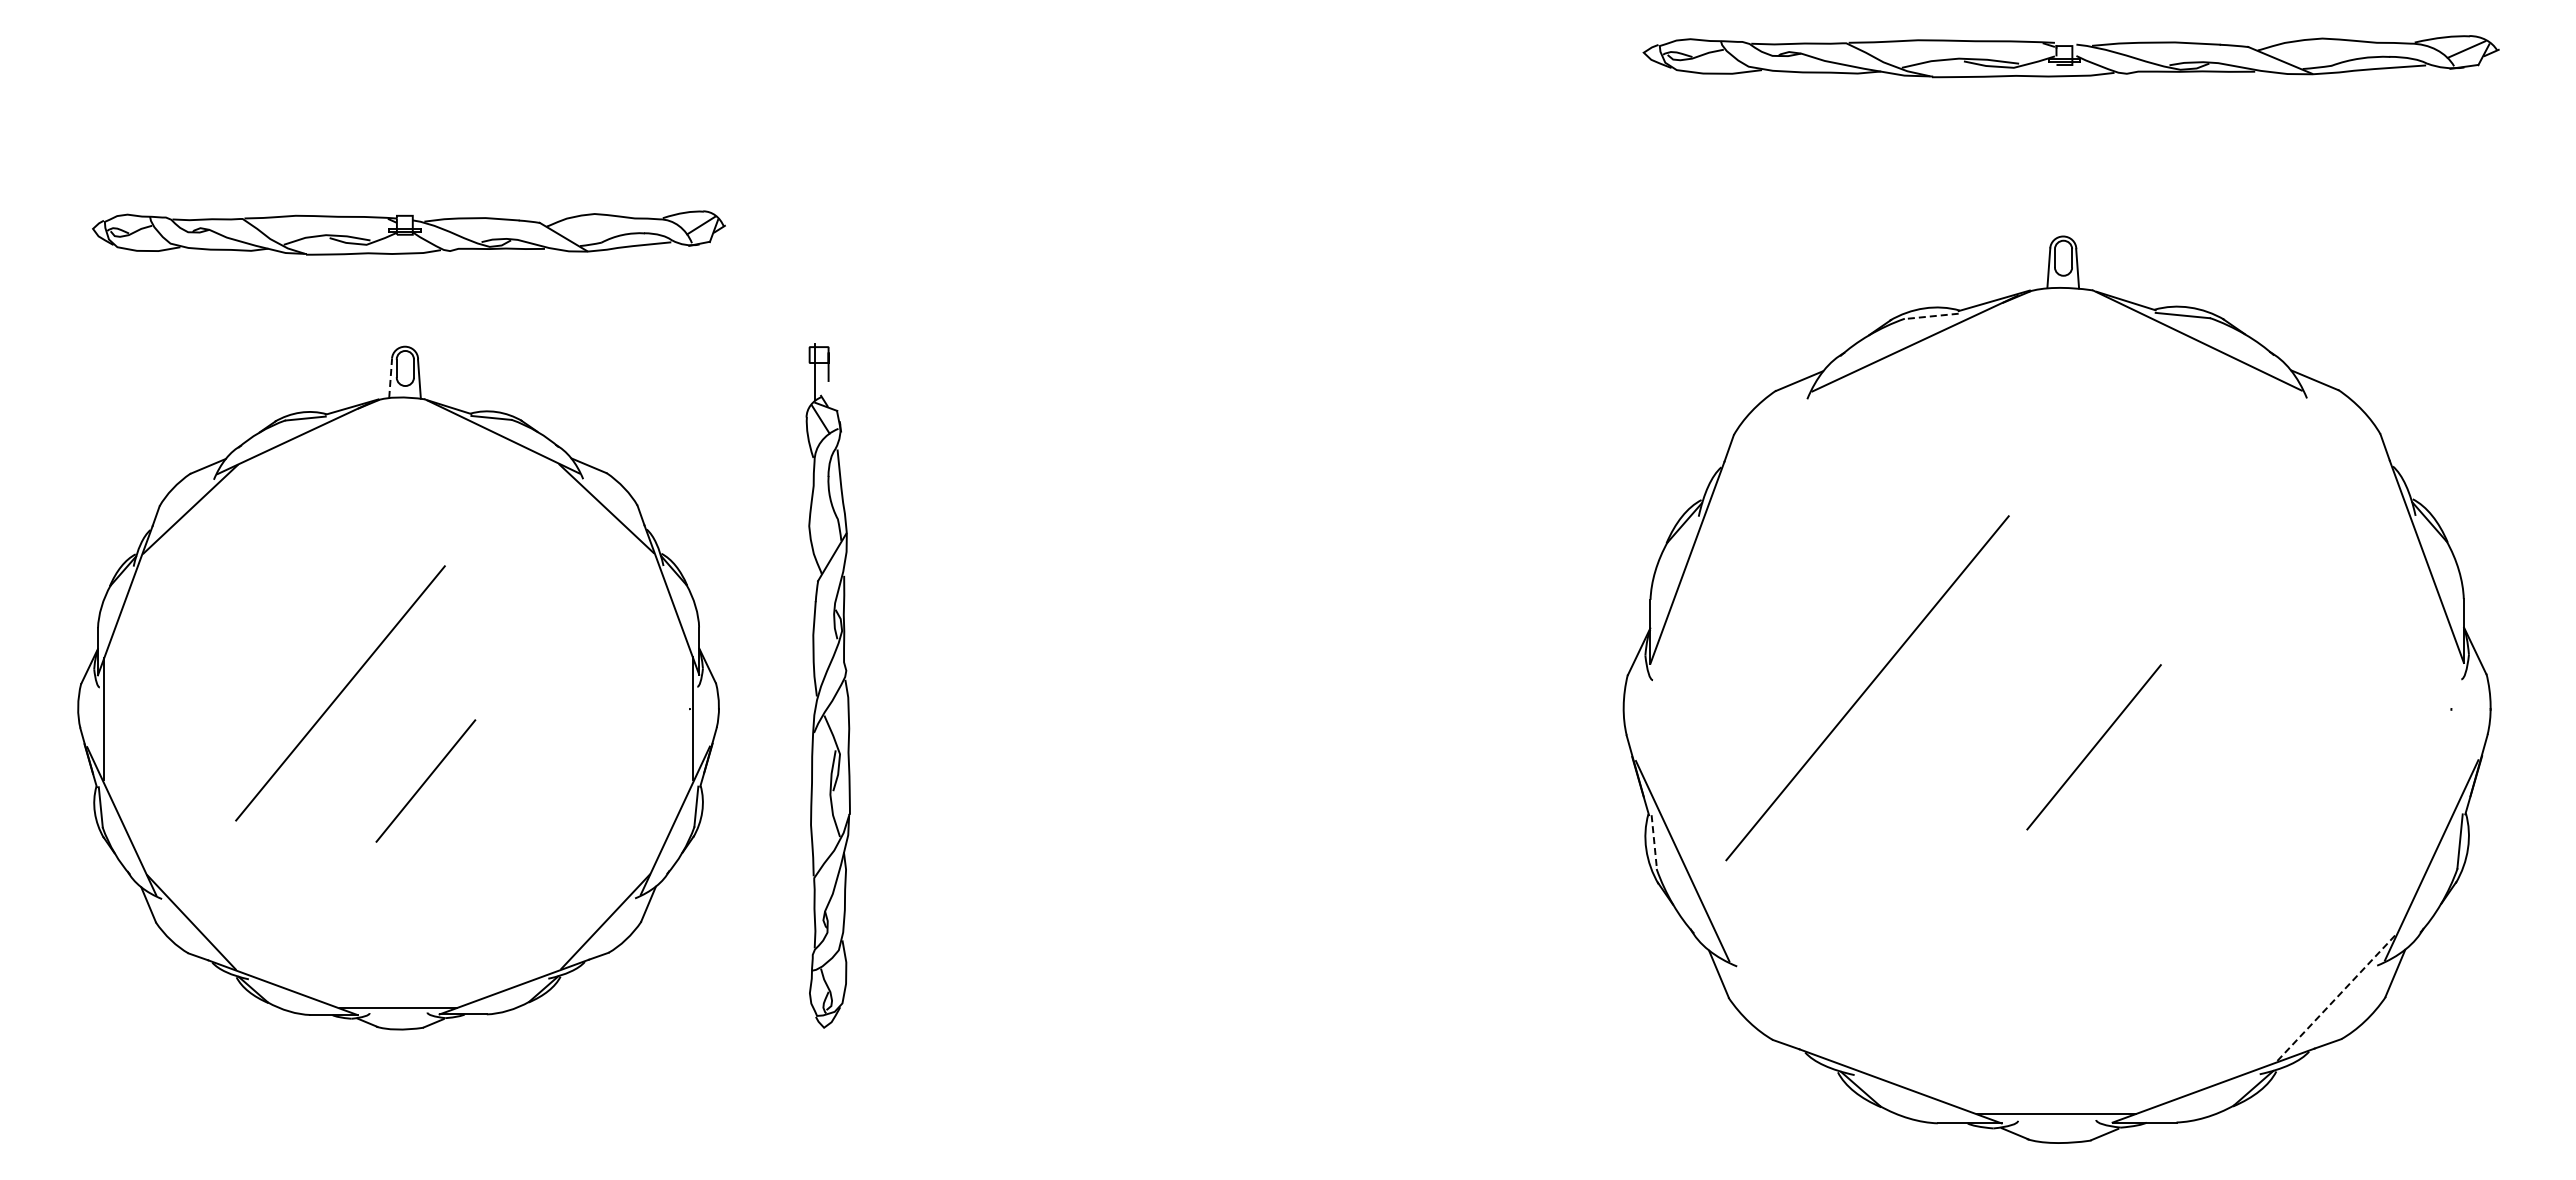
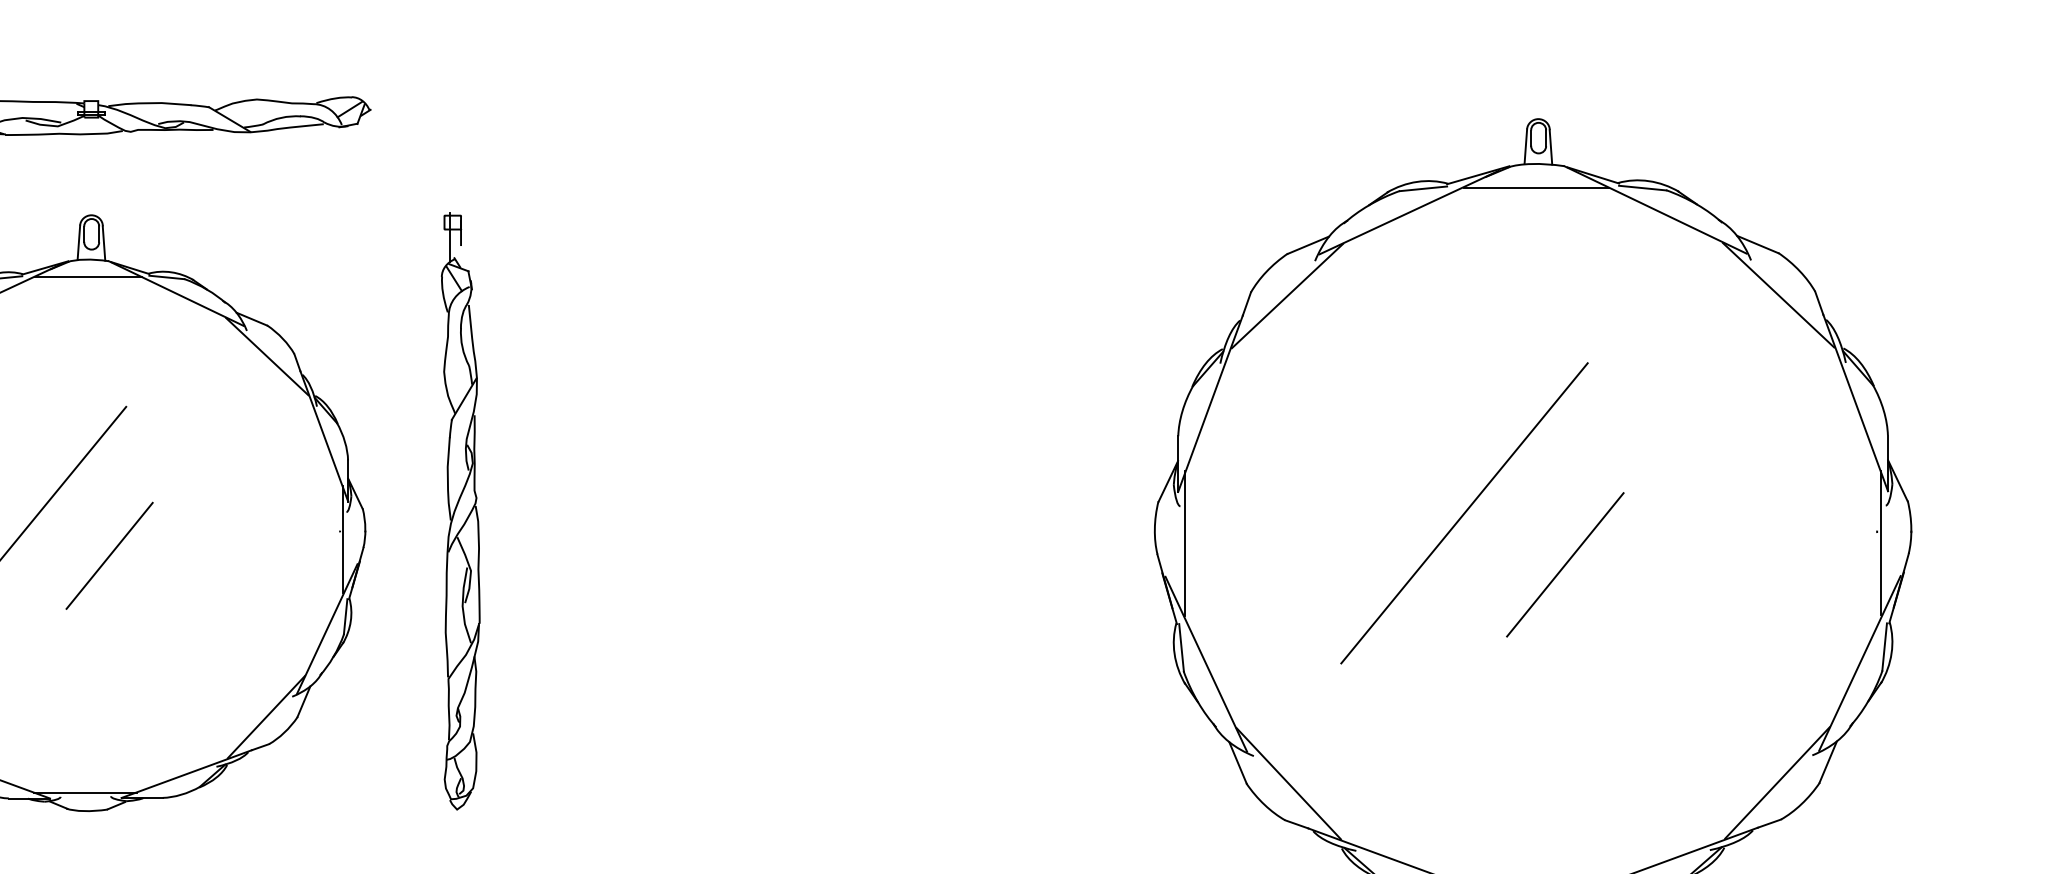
line: (2060, 315) -> (1536, 188), added
line: (1931, 316) -> (1423, 188), dashed -> solid
line: (390, 378) -> (78, 243), dashed -> solid
line: (400, 417) -> (87, 277), added
line: (2338, 438) -> (1778, 295), added
line: (1775, 439) -> (1287, 296), added
line: (1867, 688) -> (1464, 513), moved
line: (2455, 721) -> (1880, 542), added
line: (1658, 722) -> (1185, 543), added
line: (425, 780) -> (109, 555), moved
line: (1654, 842) -> (1181, 647), dashed -> solid
line: (2337, 996) -> (1777, 782), dashed -> solid
line: (1776, 997) -> (1288, 783), added

